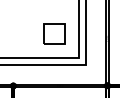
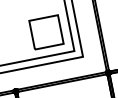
part: (54, 33) -> (46, 31), size x1.43

